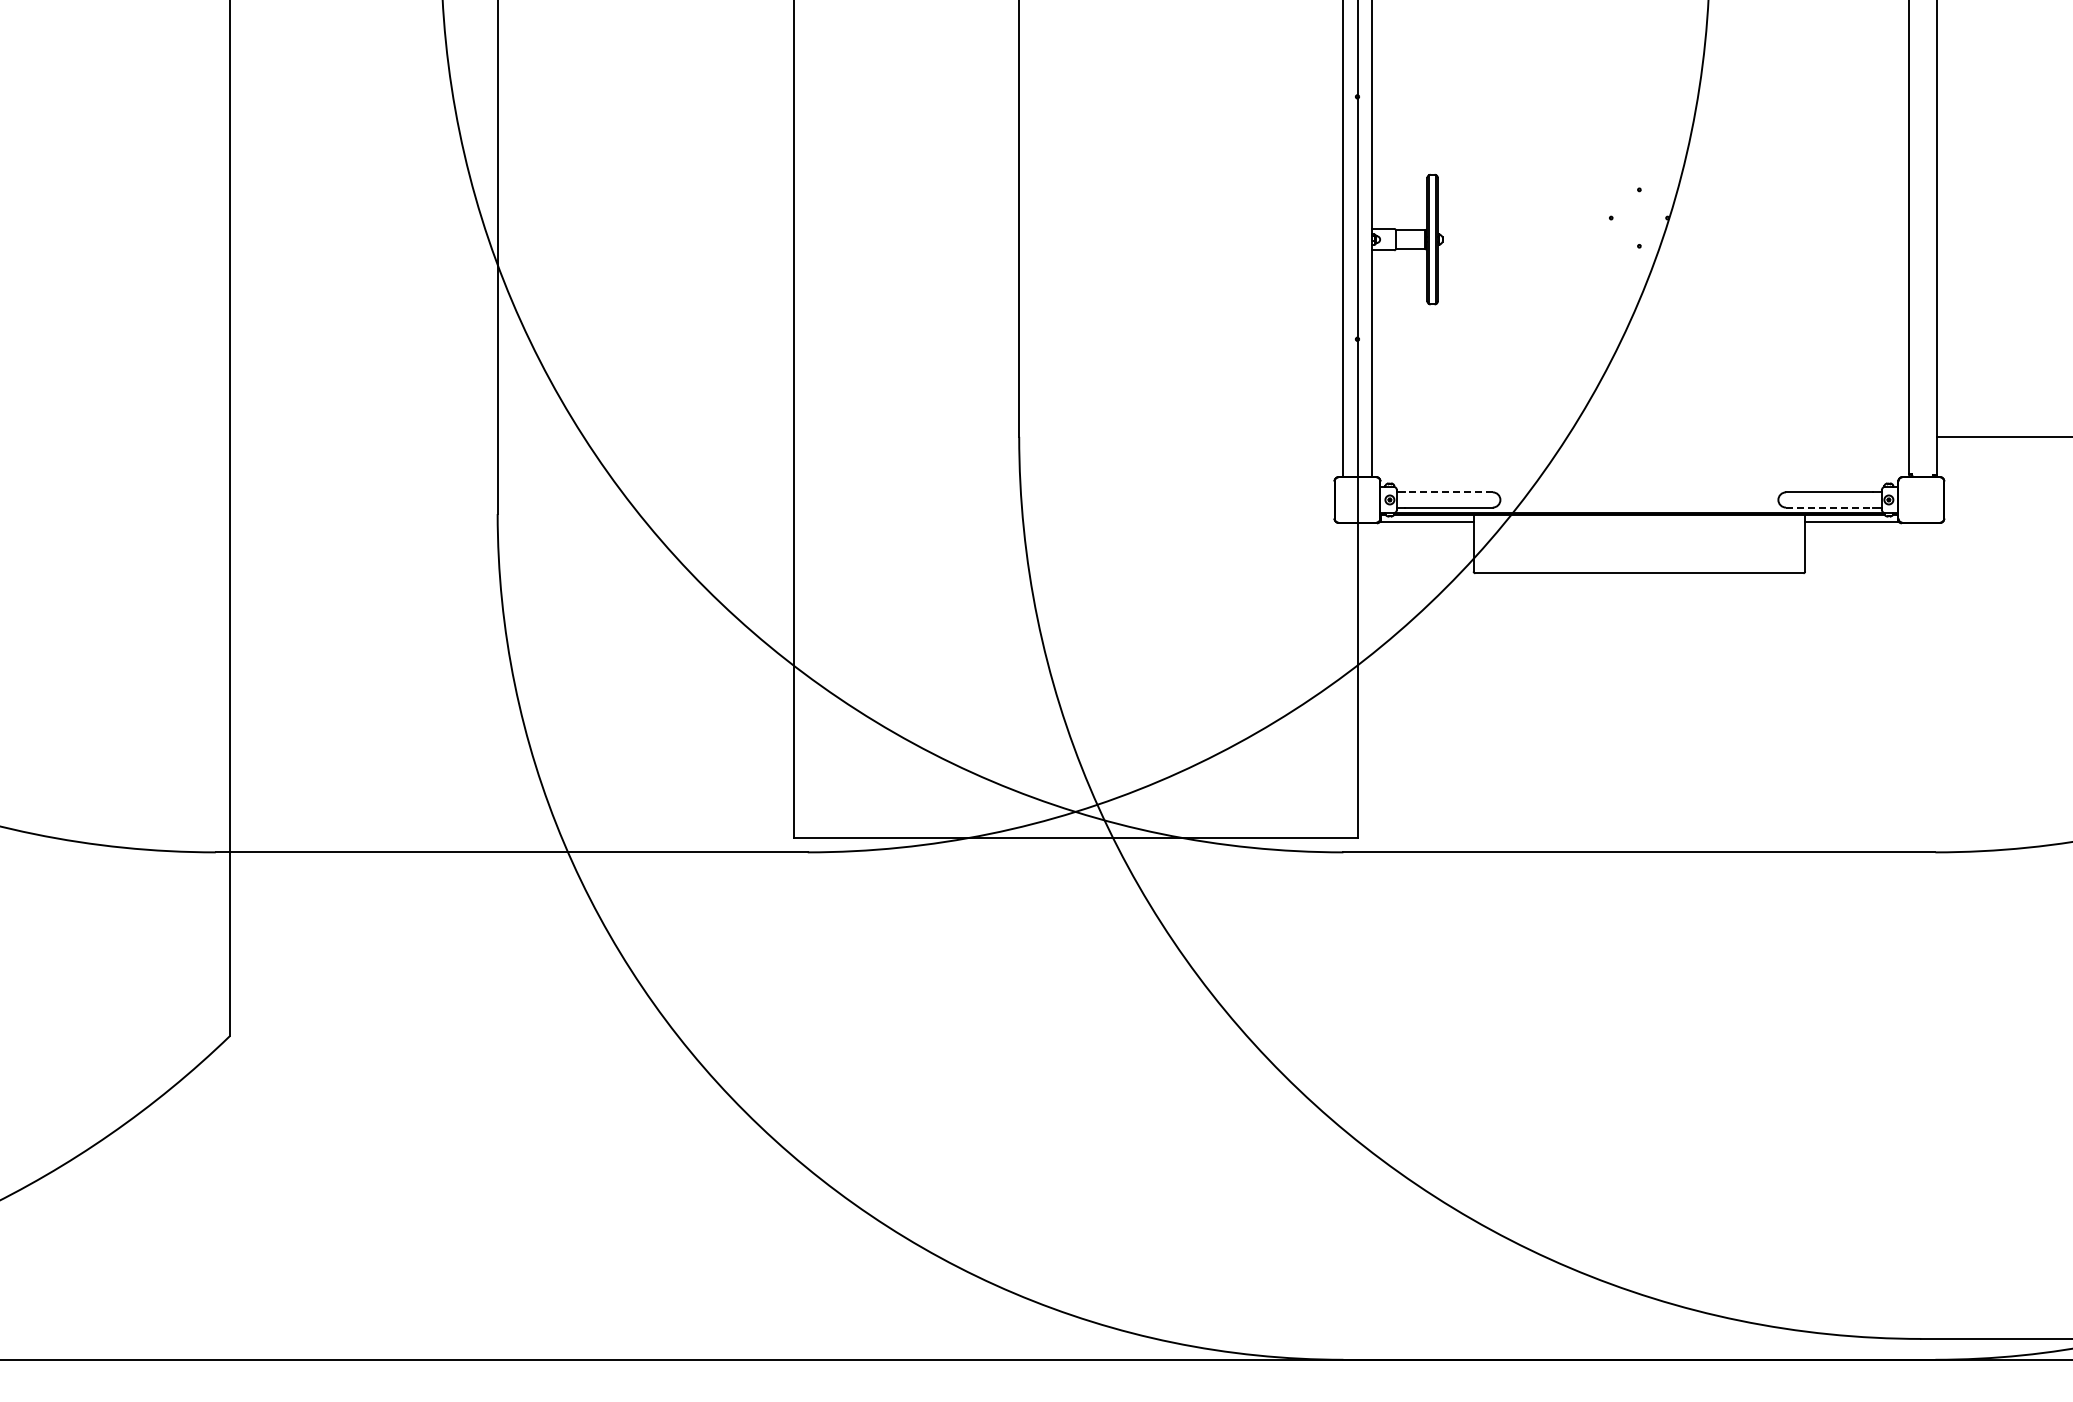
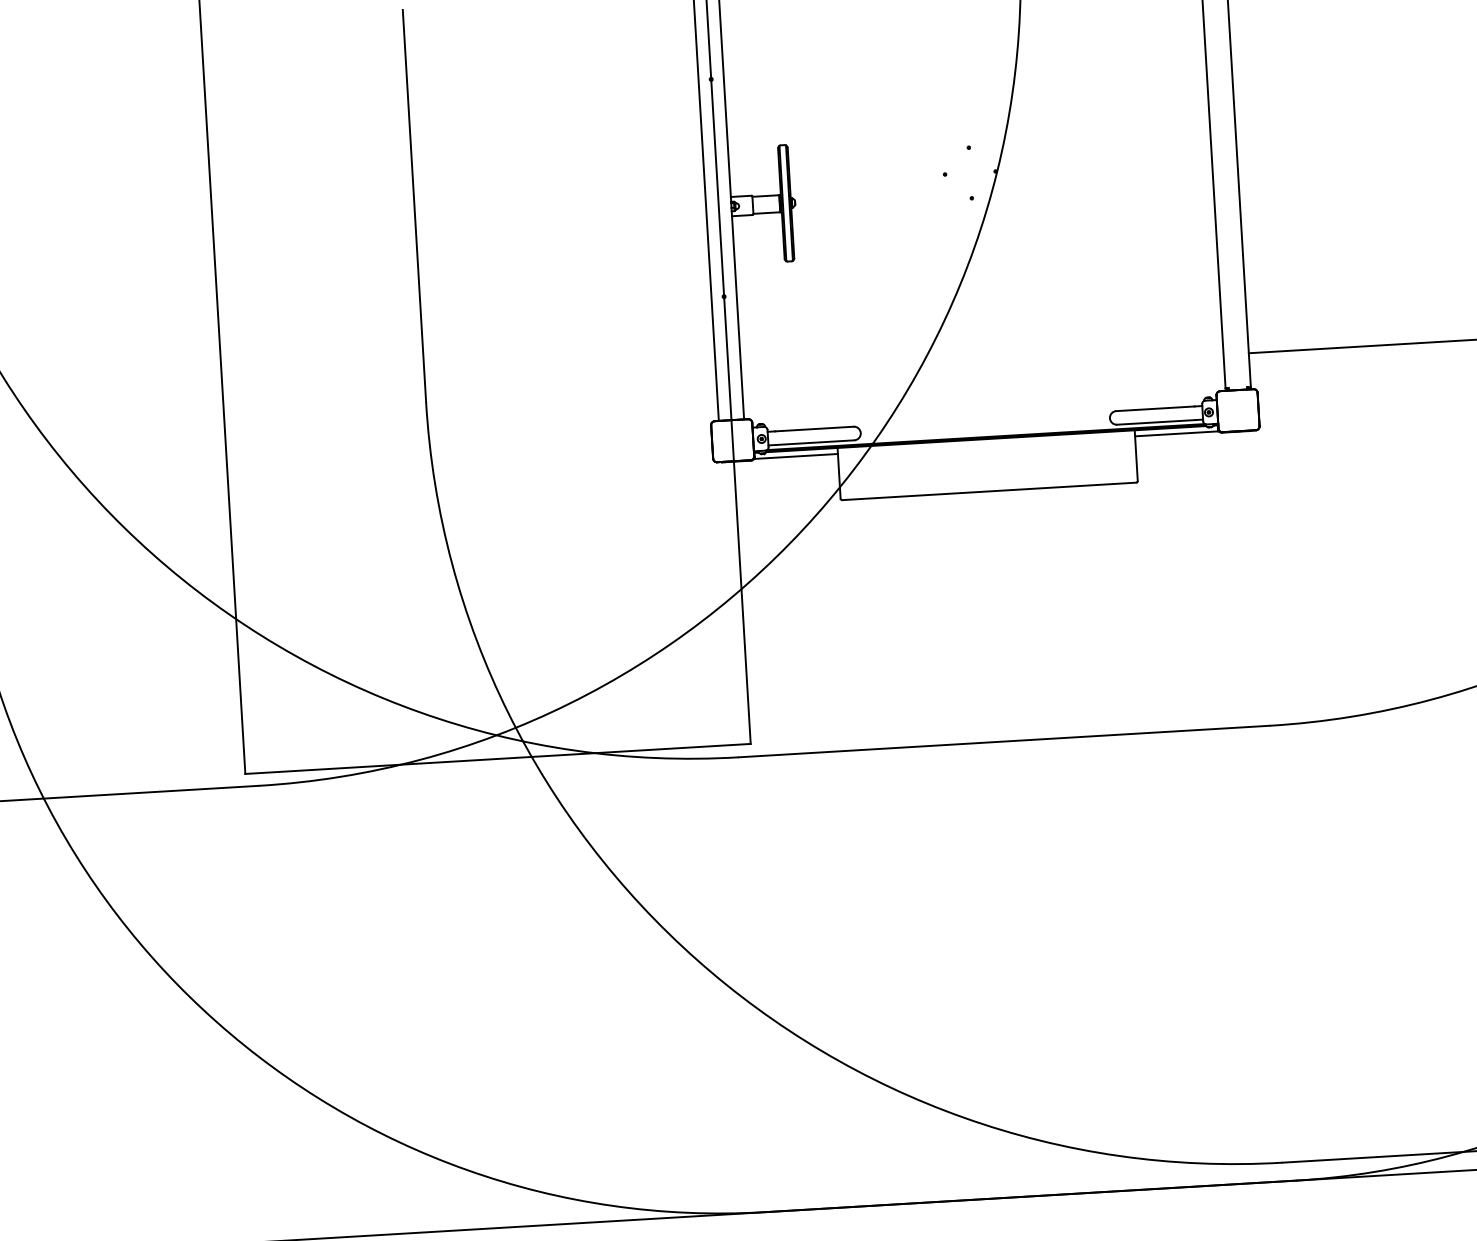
line: (1449, 492) -> (814, 429), dashed -> solid
line: (1829, 507) -> (1156, 422), dashed -> solid

